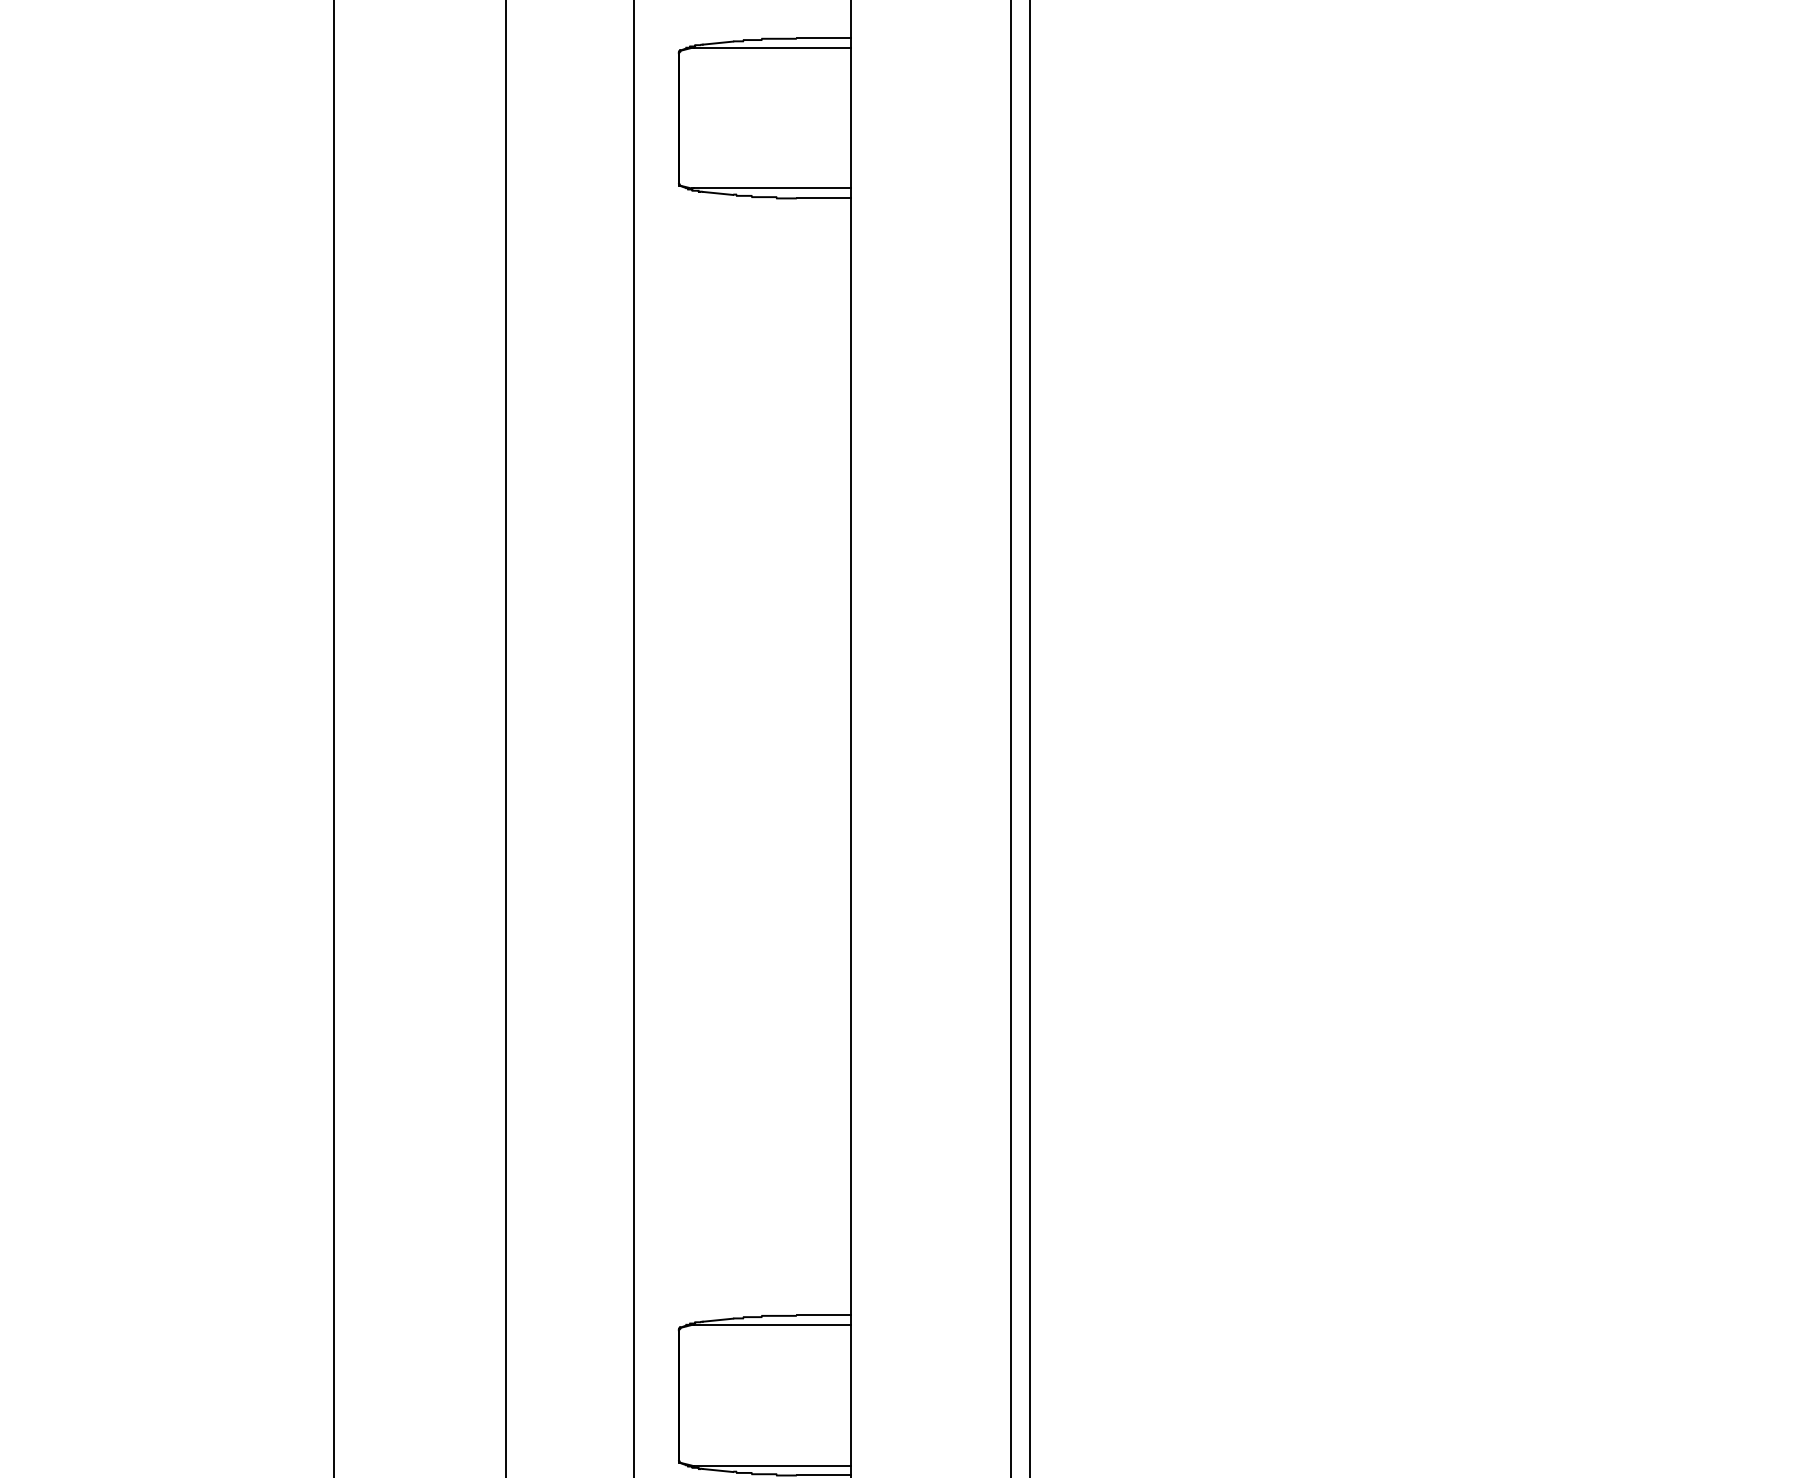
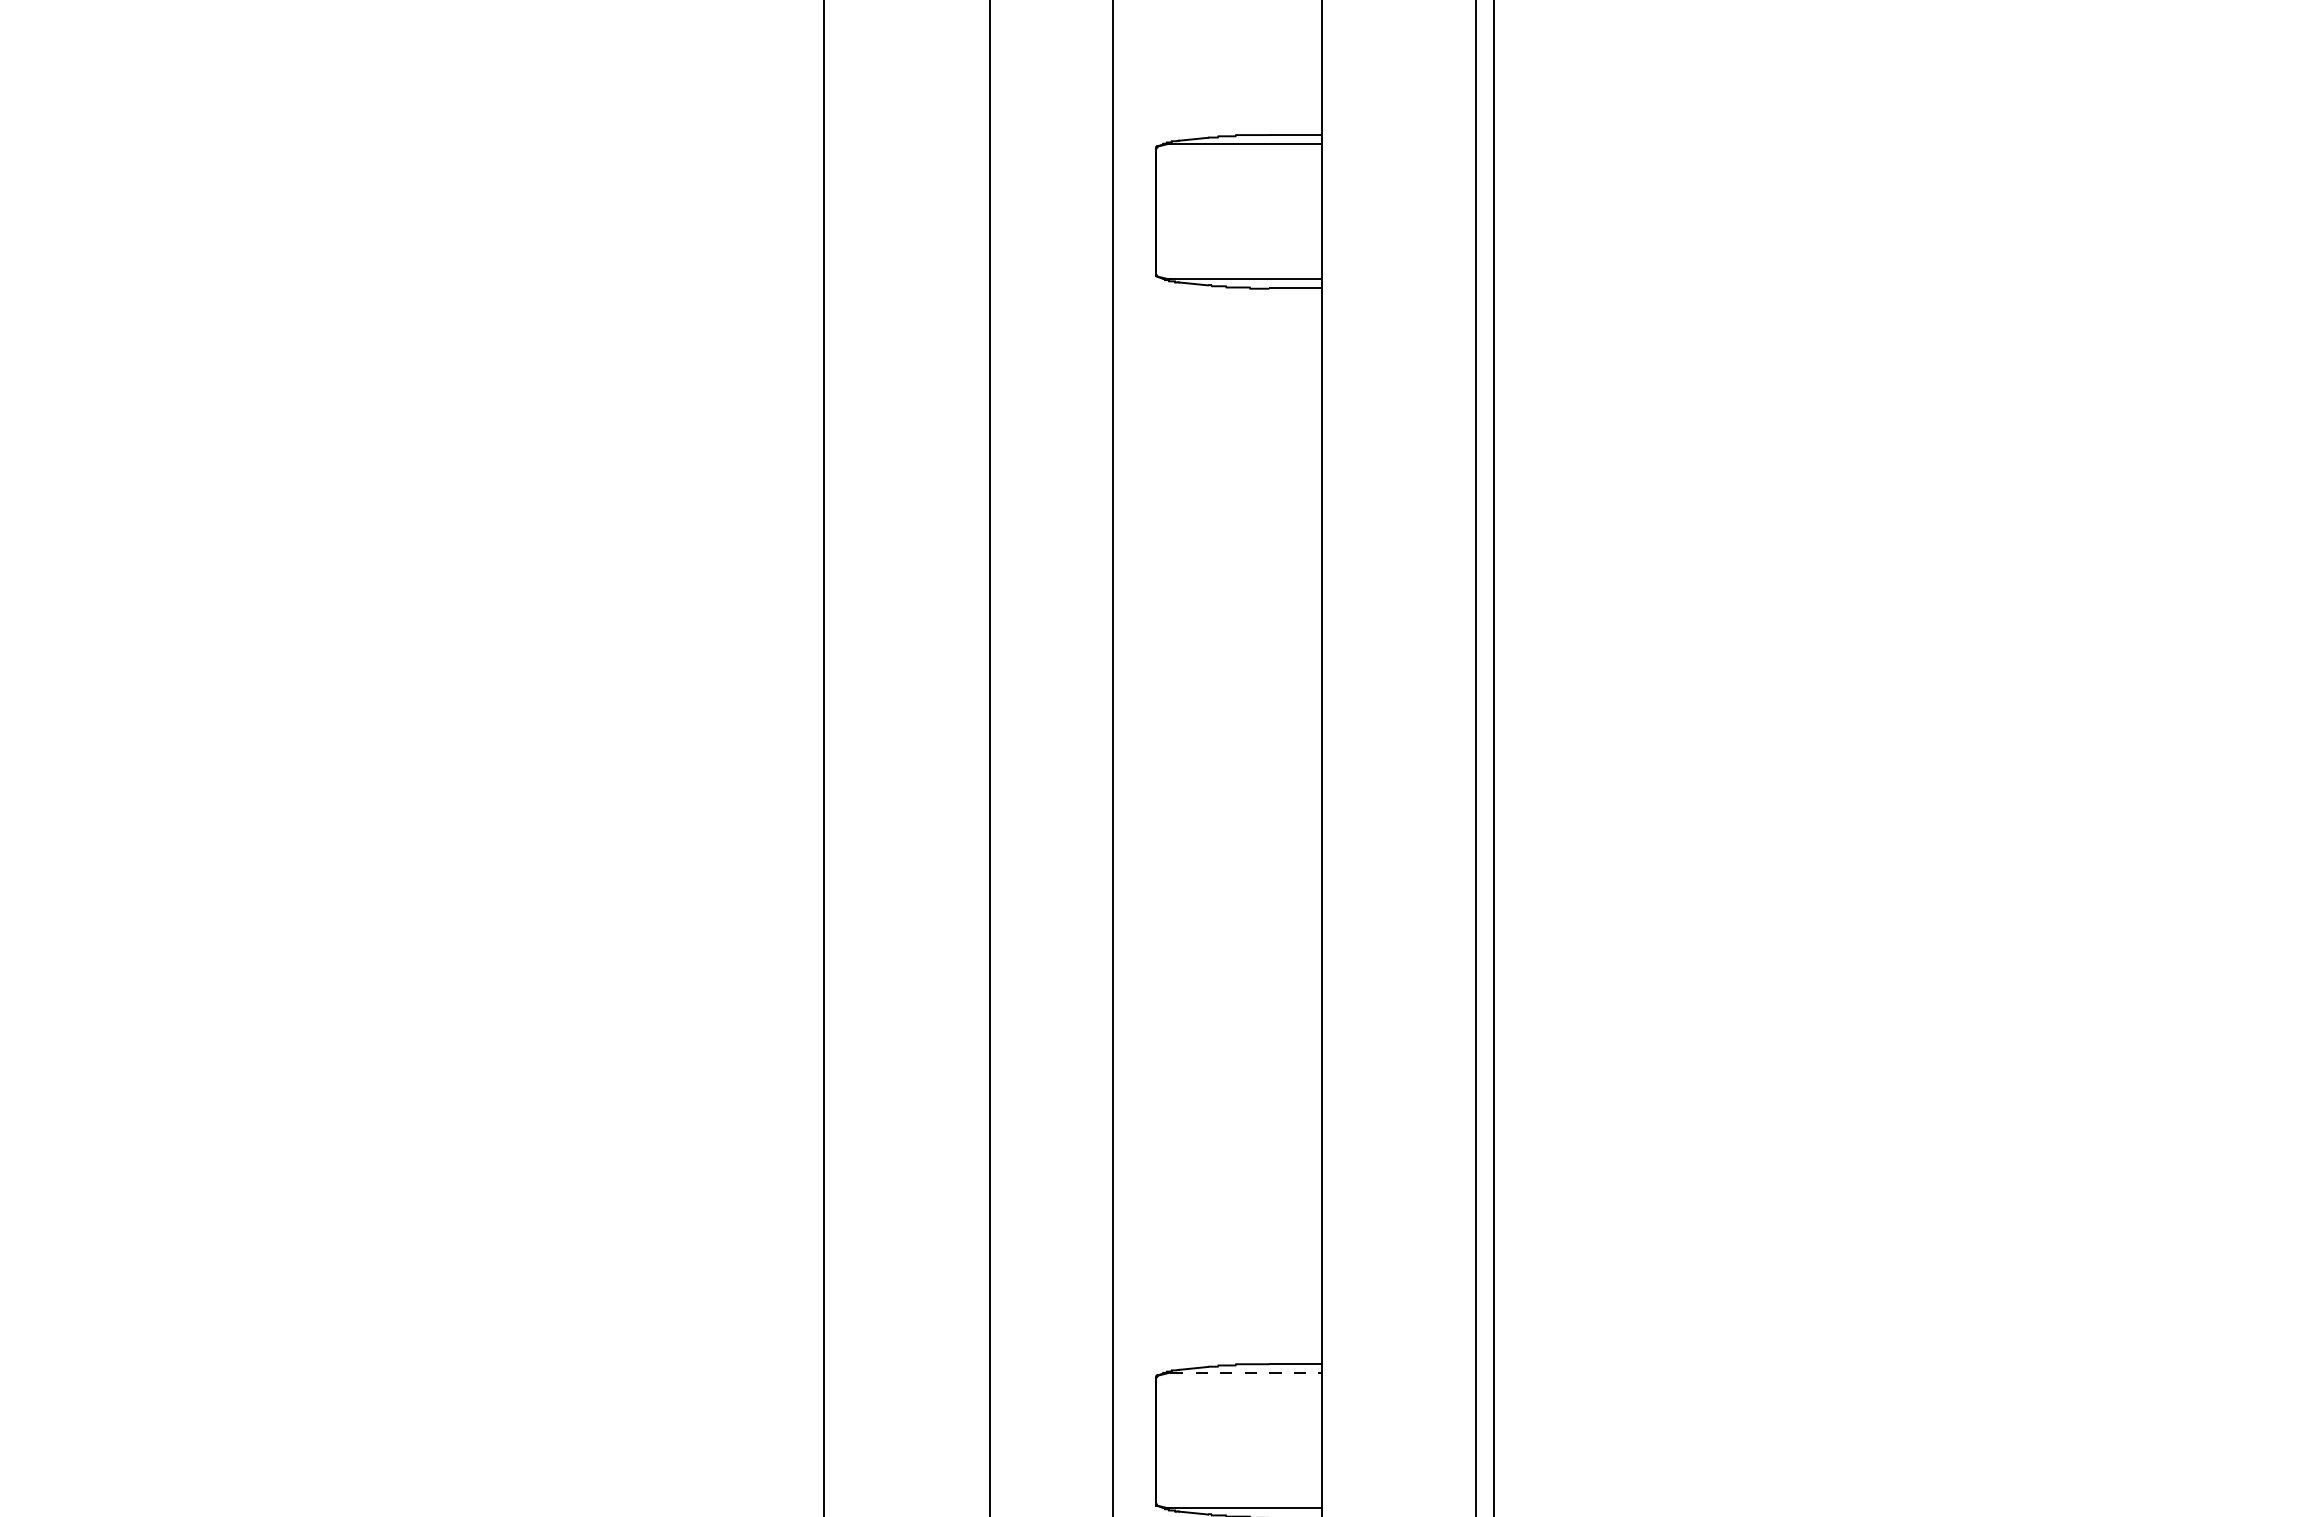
line: (772, 1325) -> (1246, 1373), solid -> dashed

